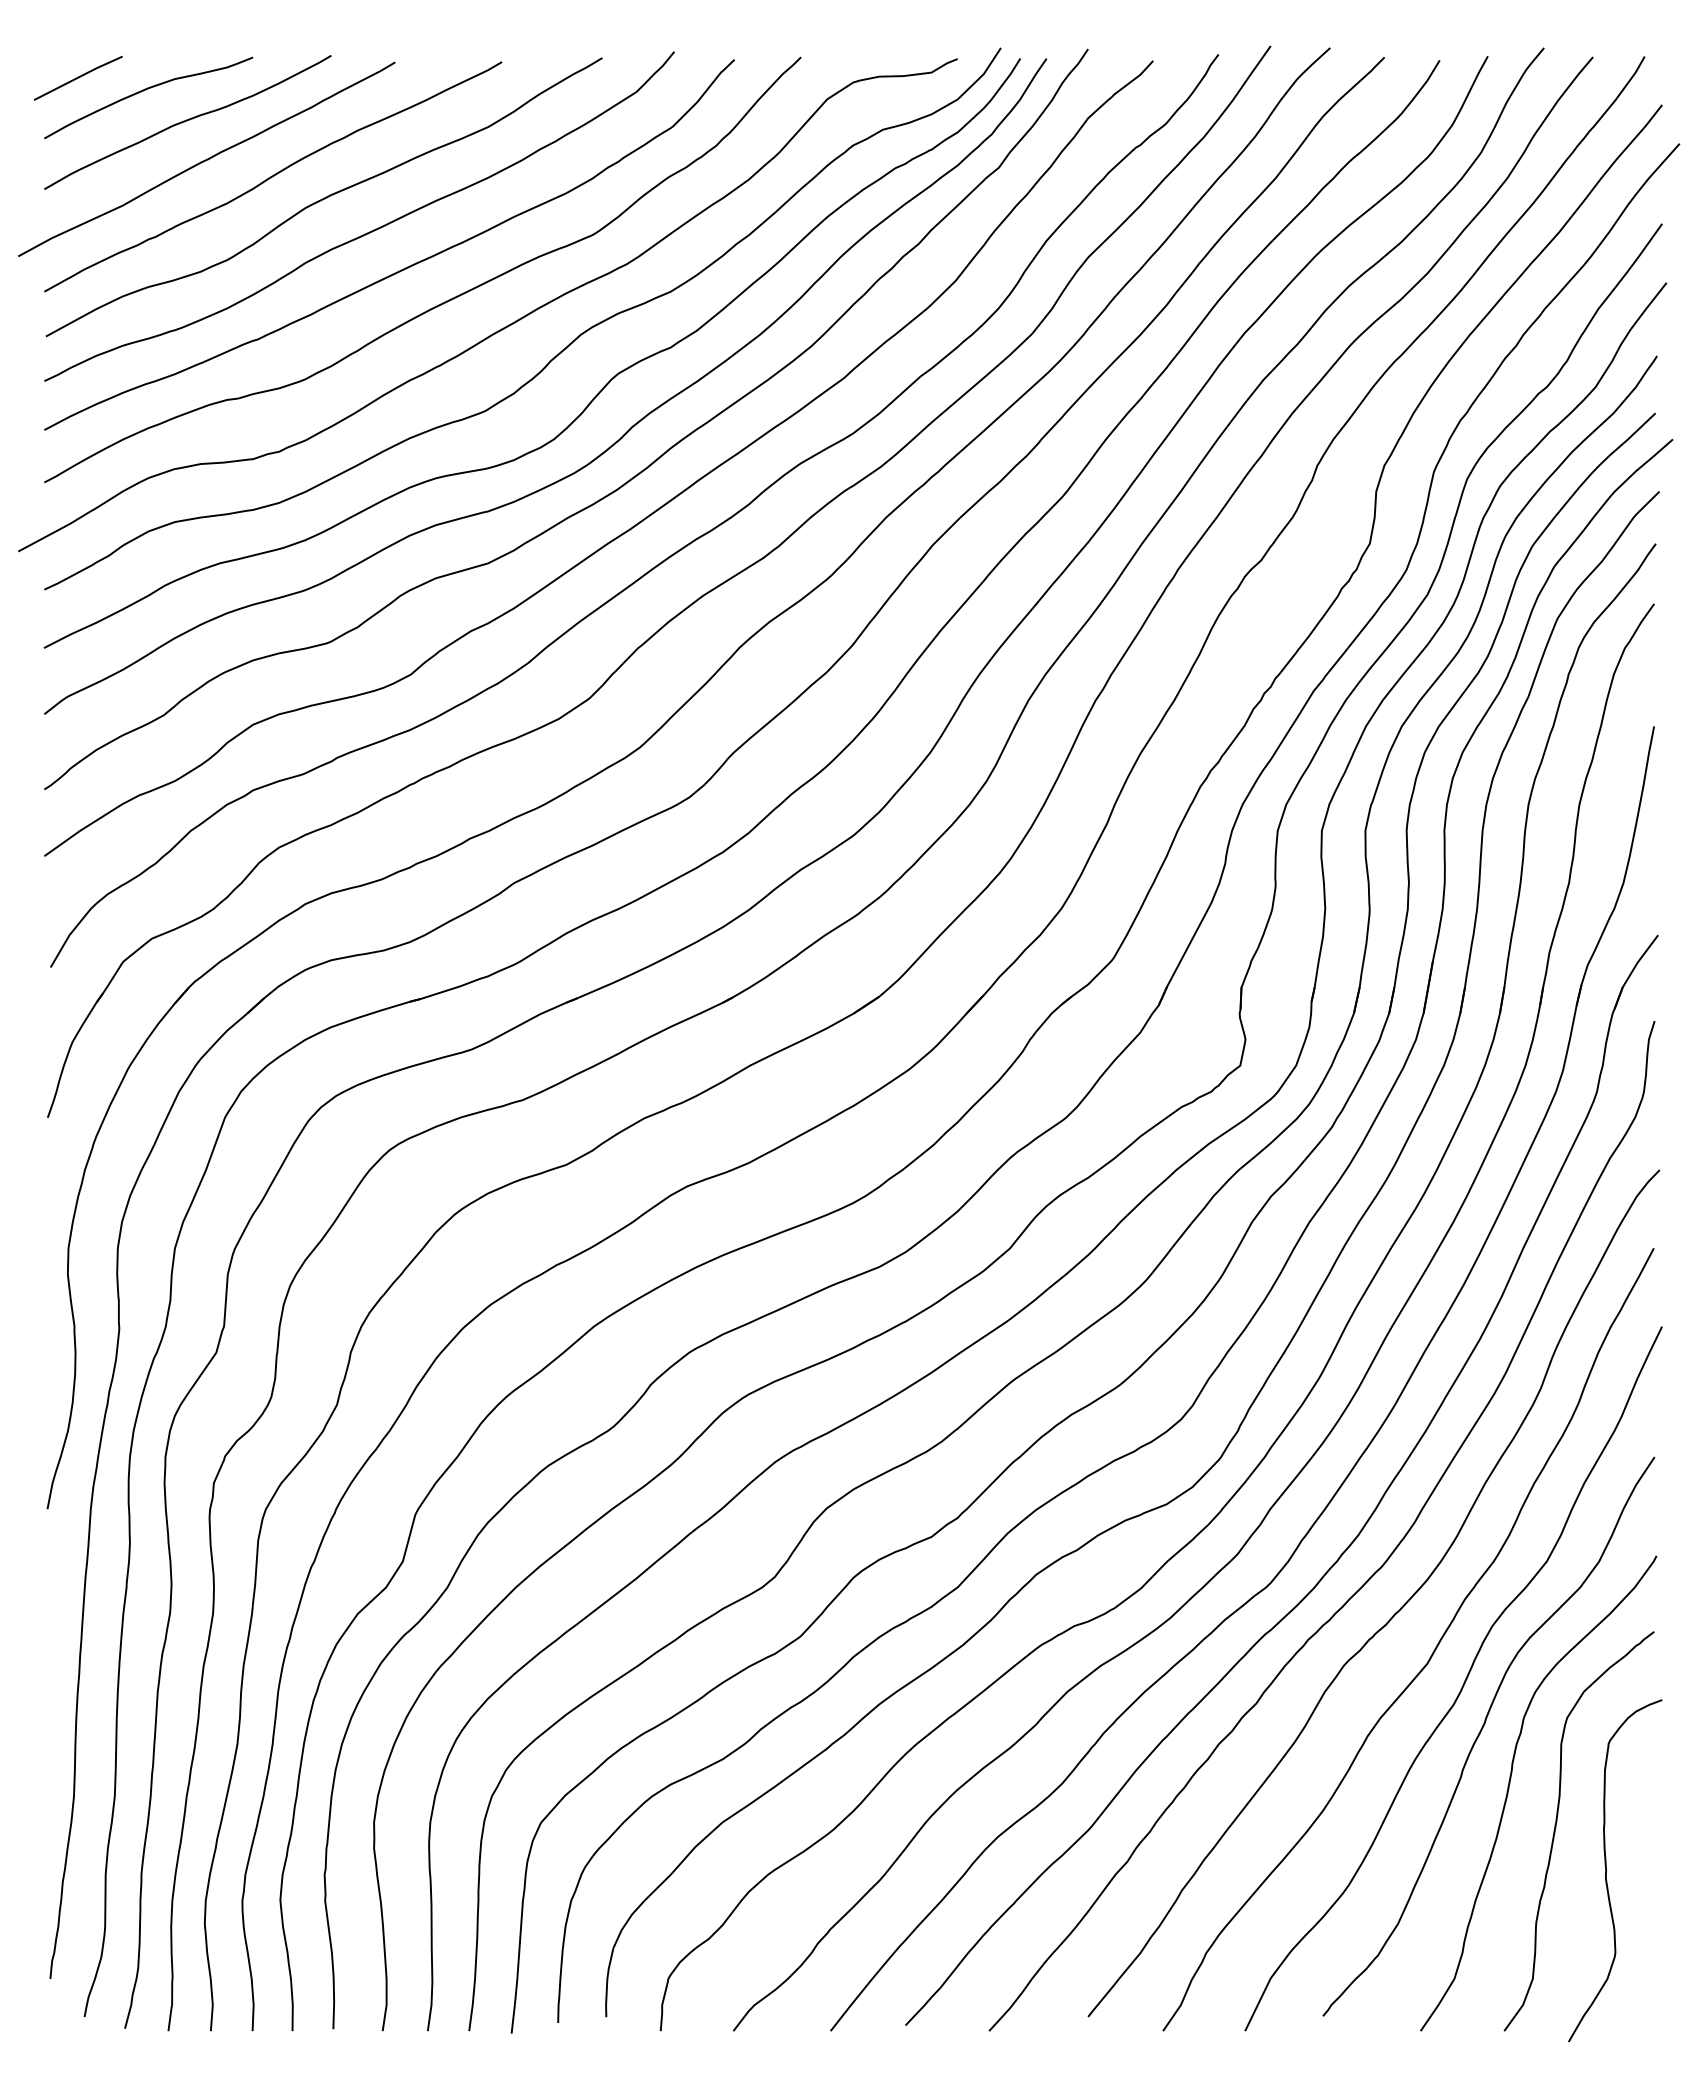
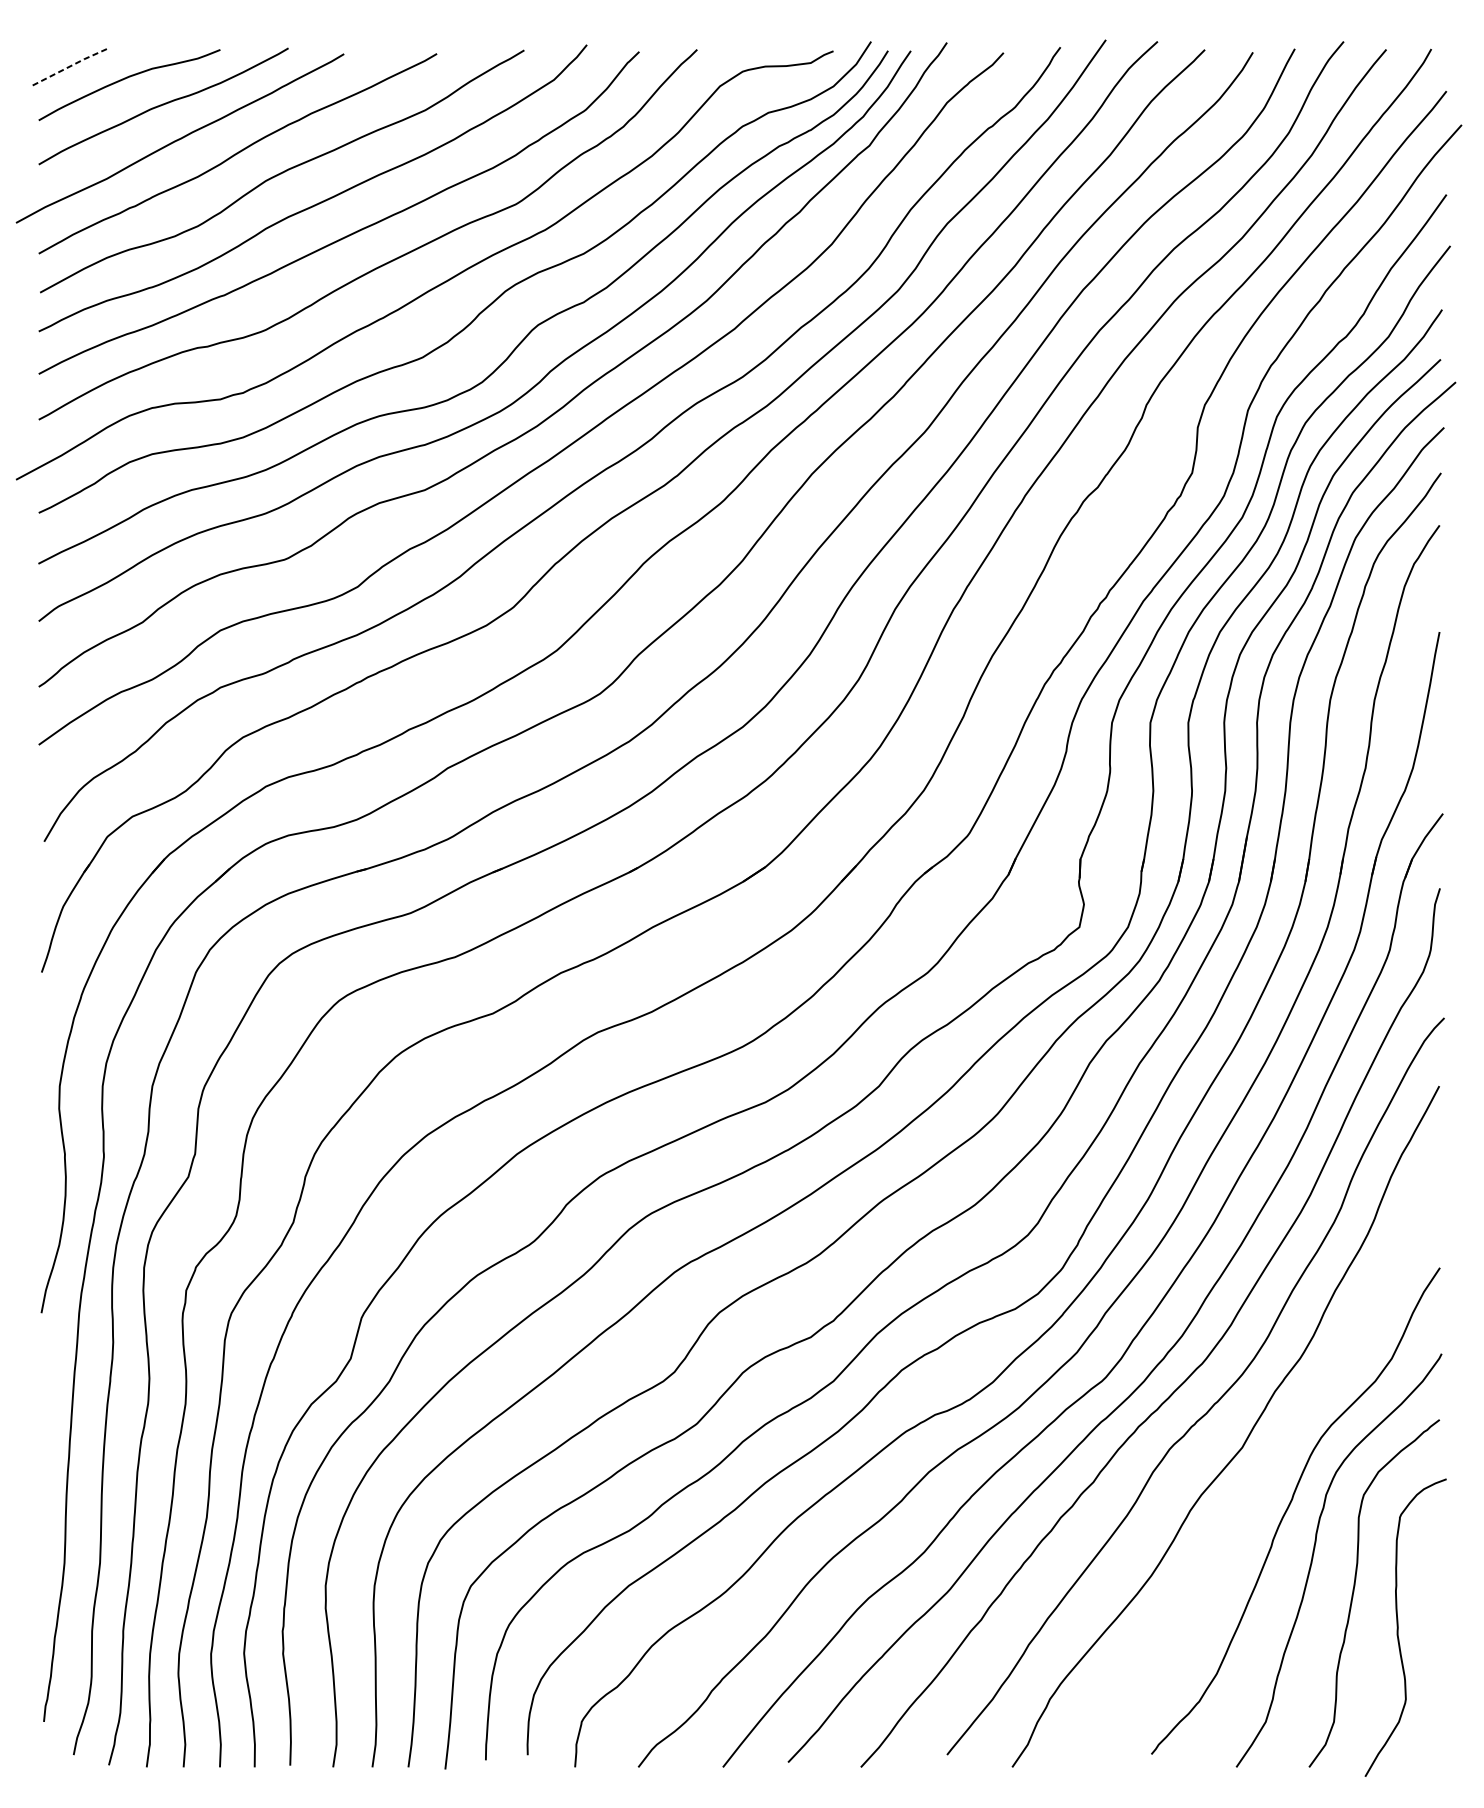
line: (78, 77) -> (68, 67), solid -> dashed
curve: (1463, 1682) -> (1273, 1463), removed

